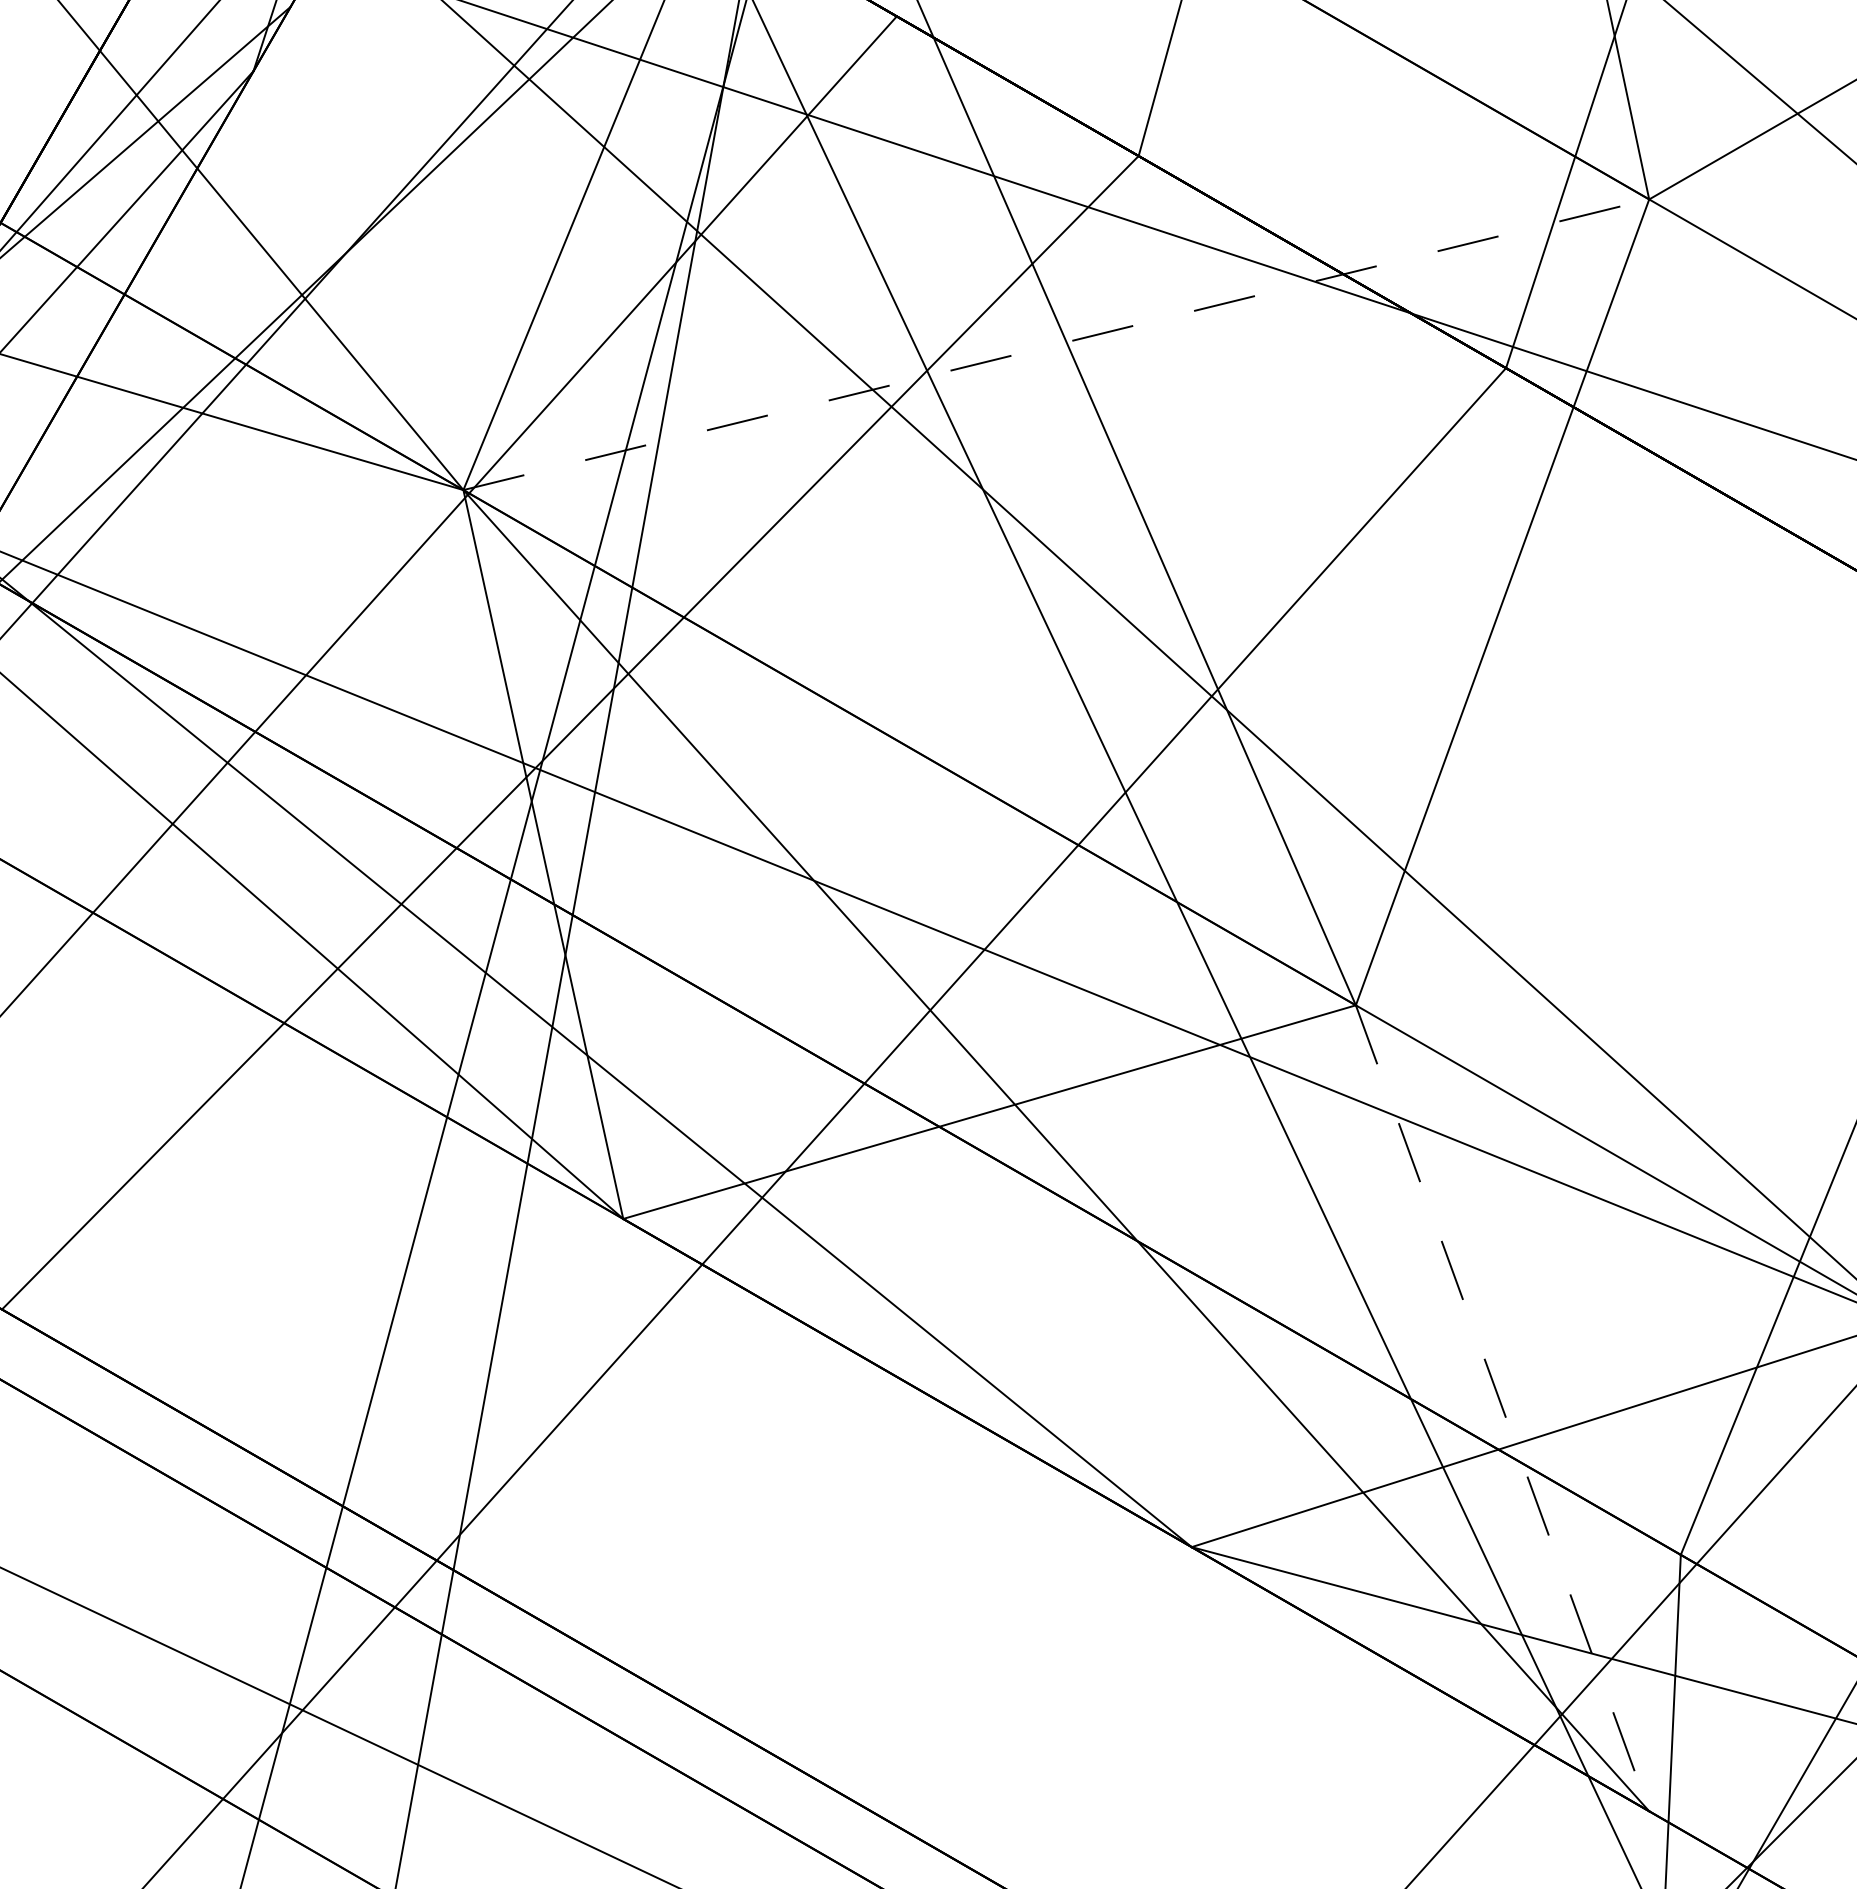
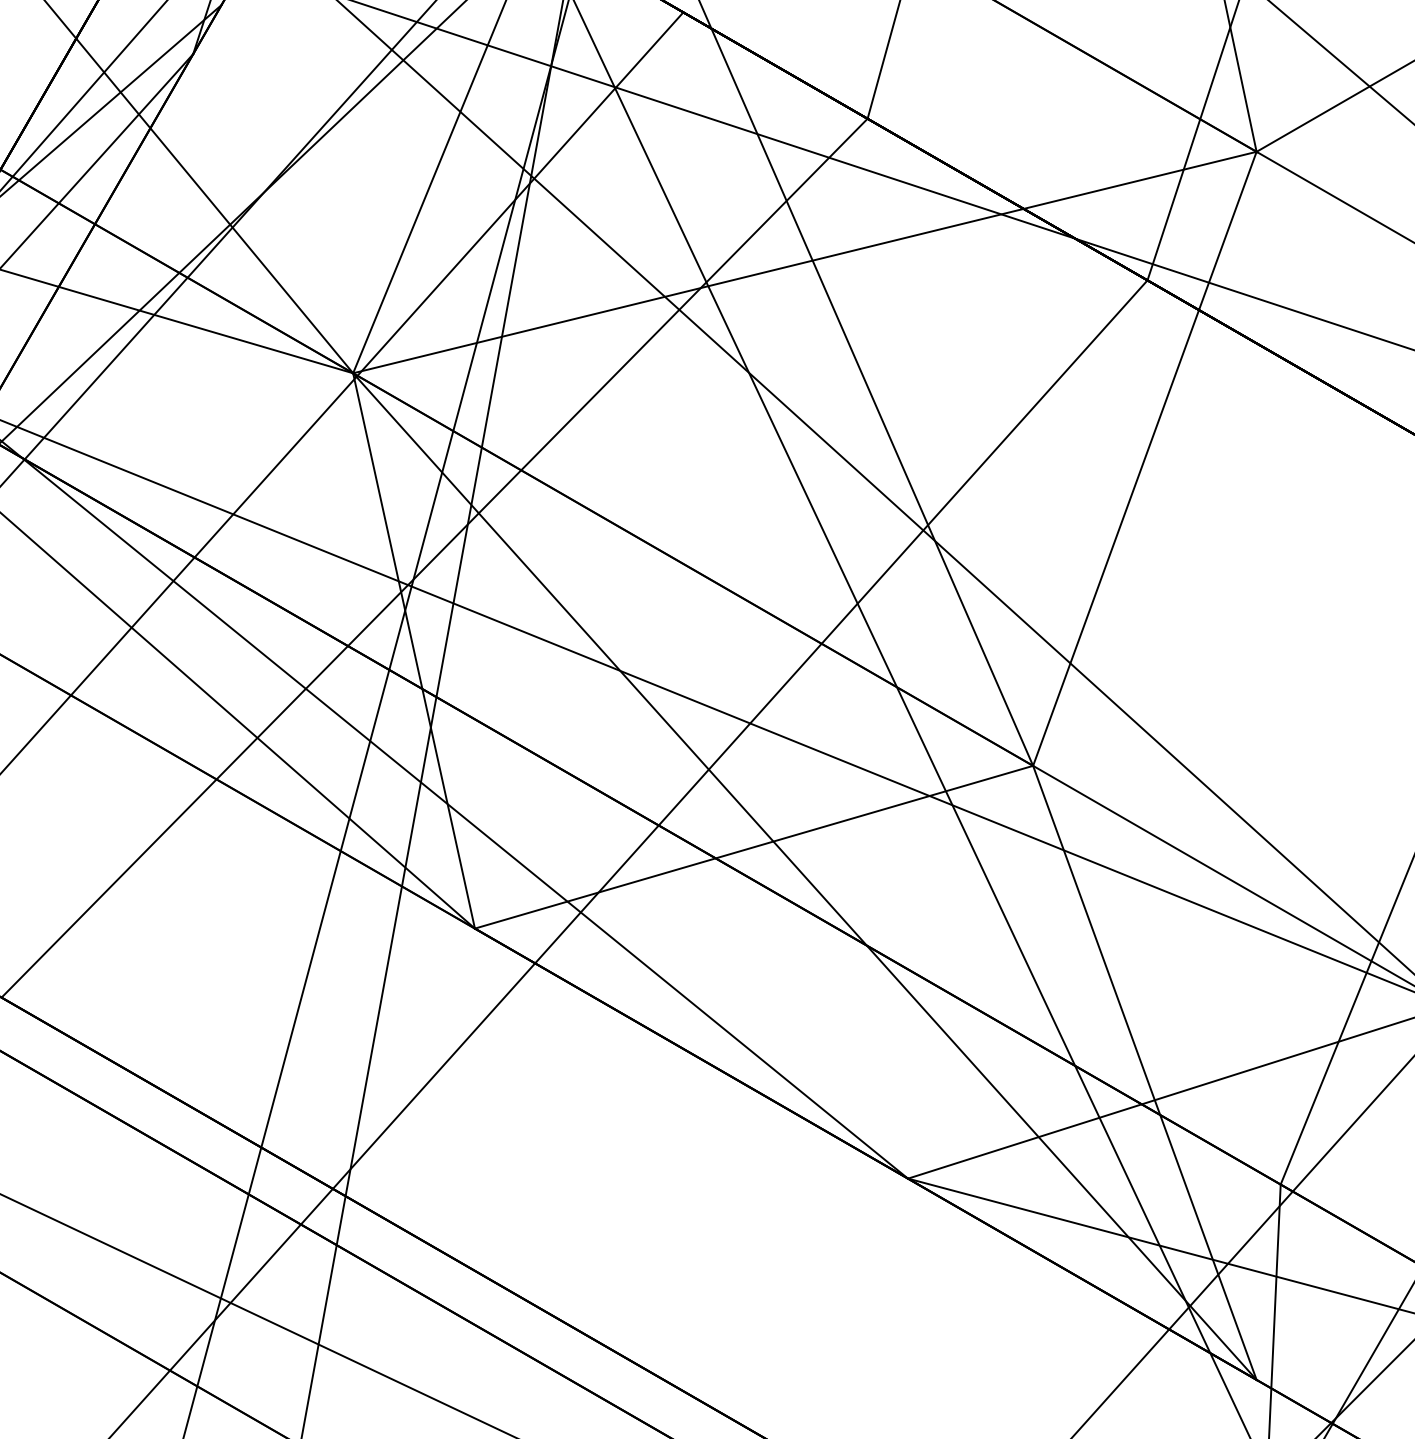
line: (1056, 344) -> (805, 262), dashed -> solid
line: (1502, 1408) -> (1144, 1073), dashed -> solid

